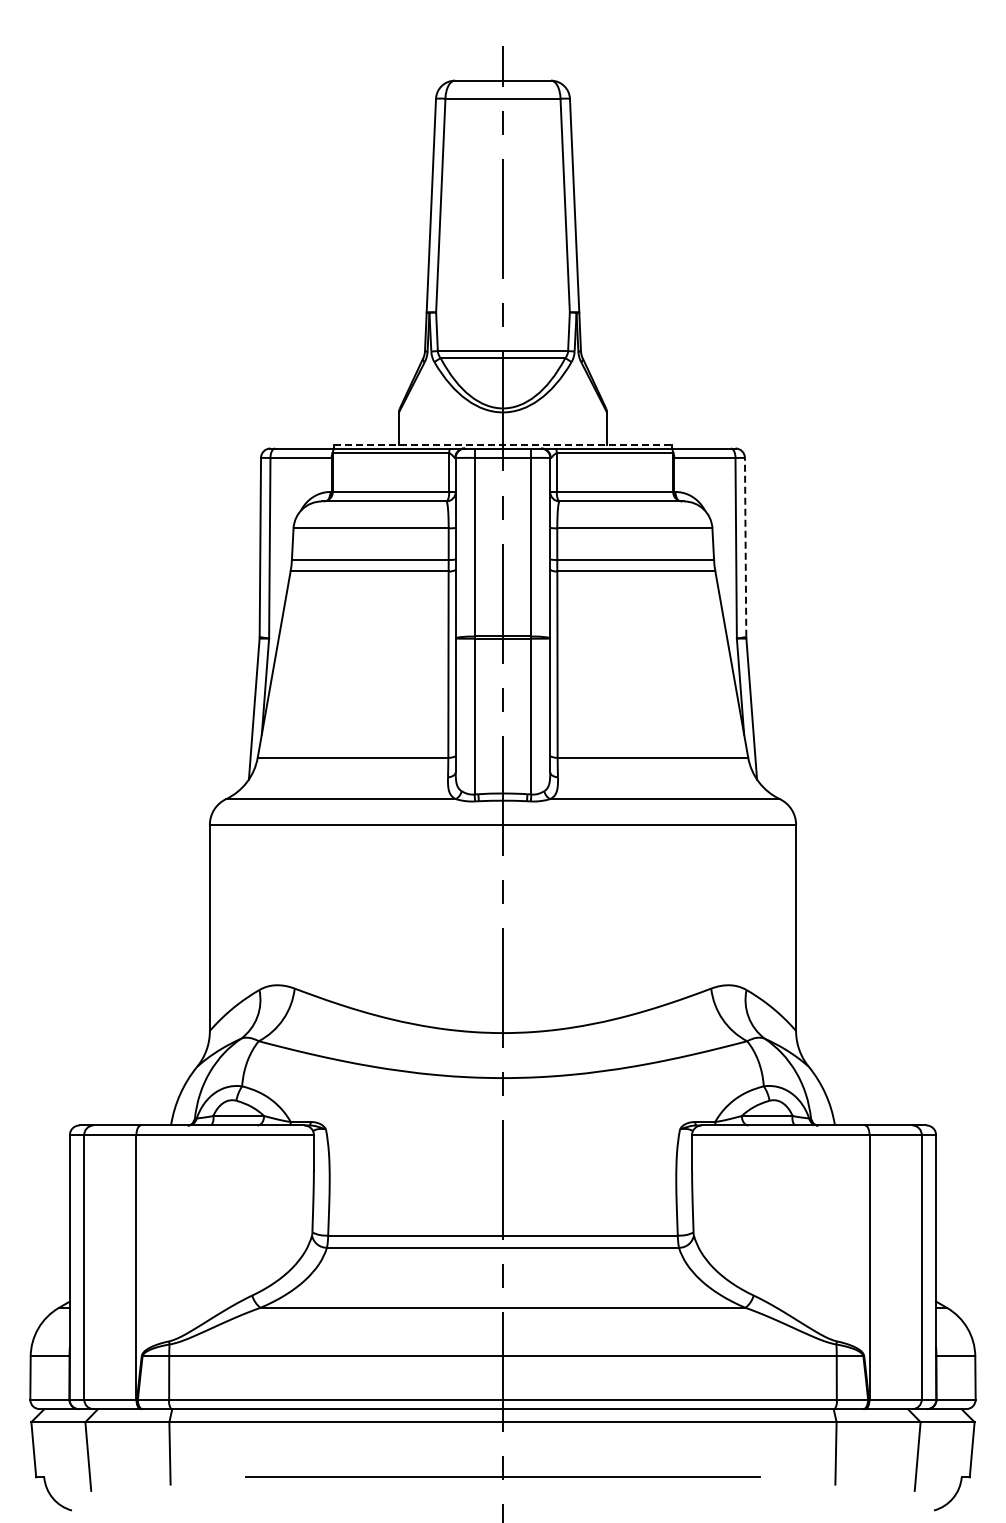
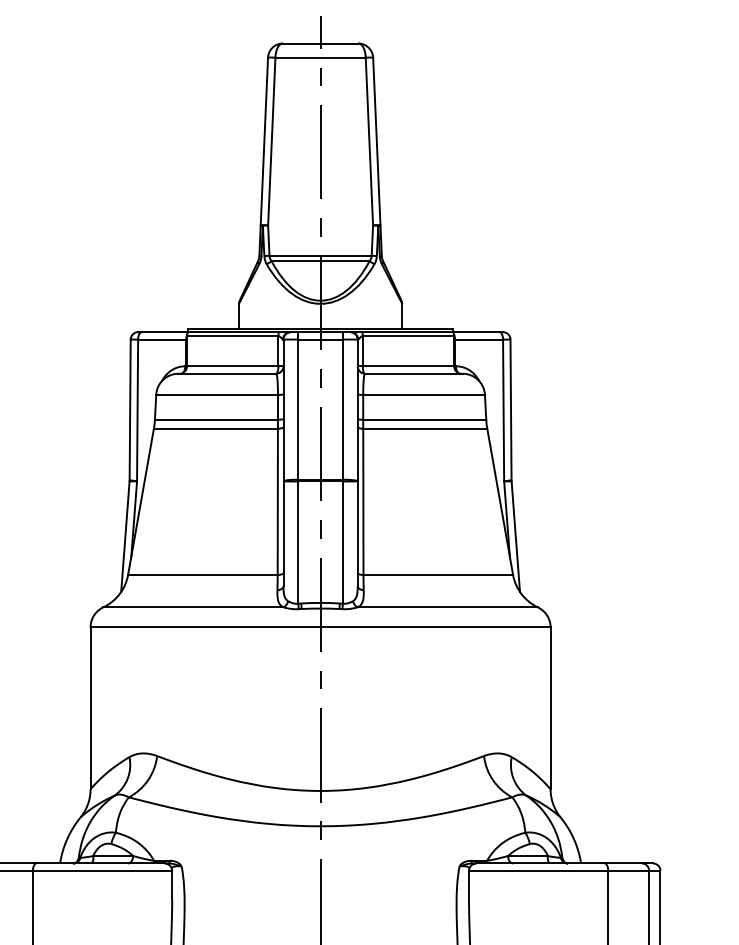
line: (502, 444) -> (320, 329), dashed -> solid
line: (745, 546) -> (510, 409), dashed -> solid

